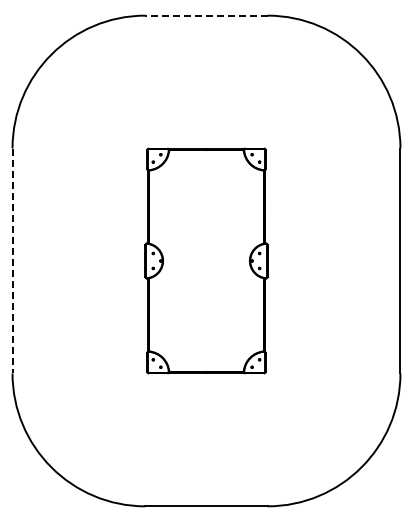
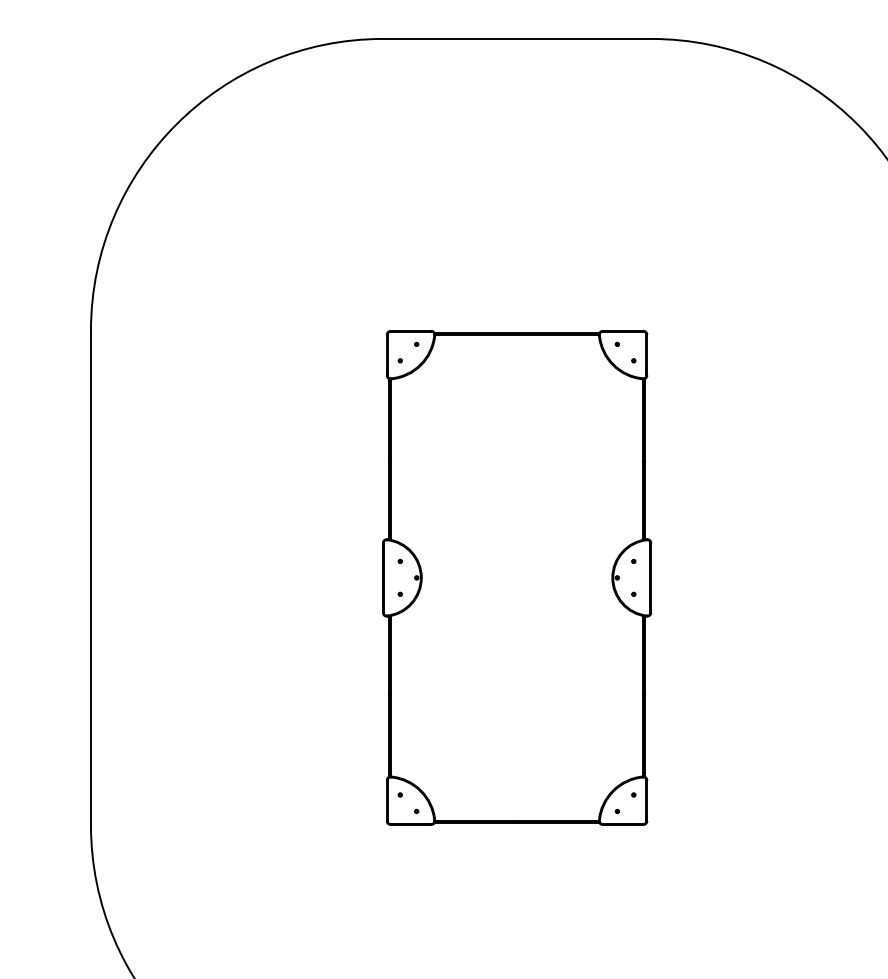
line: (206, 15) -> (517, 38), dashed -> solid
line: (12, 261) -> (90, 579), dashed -> solid

